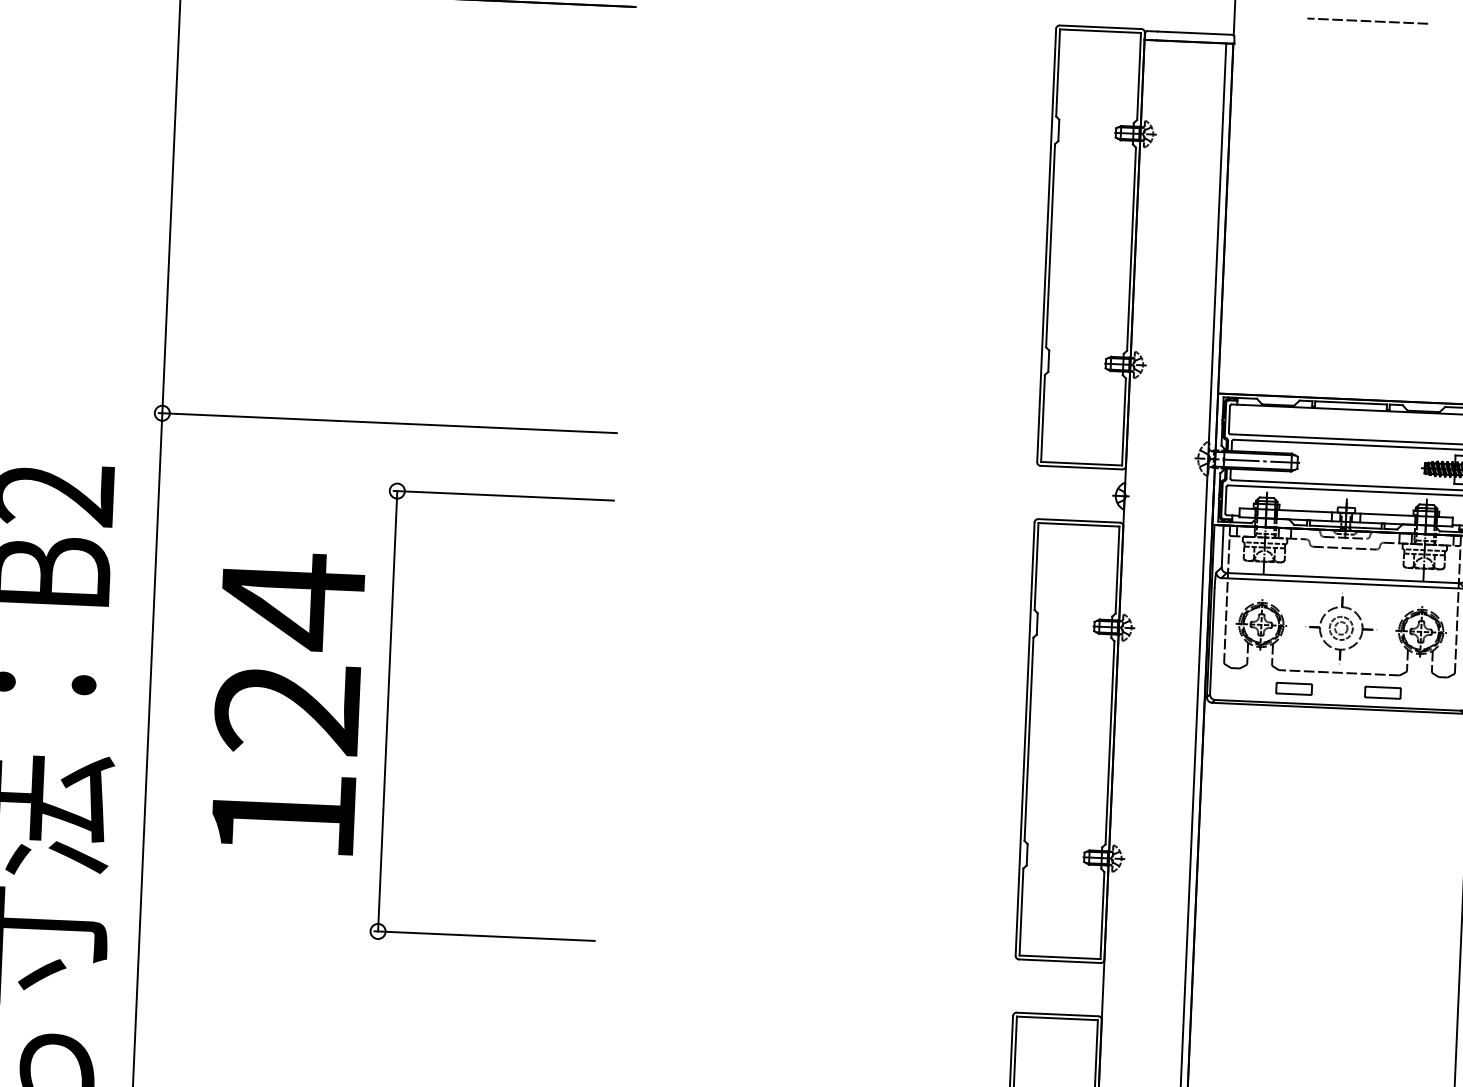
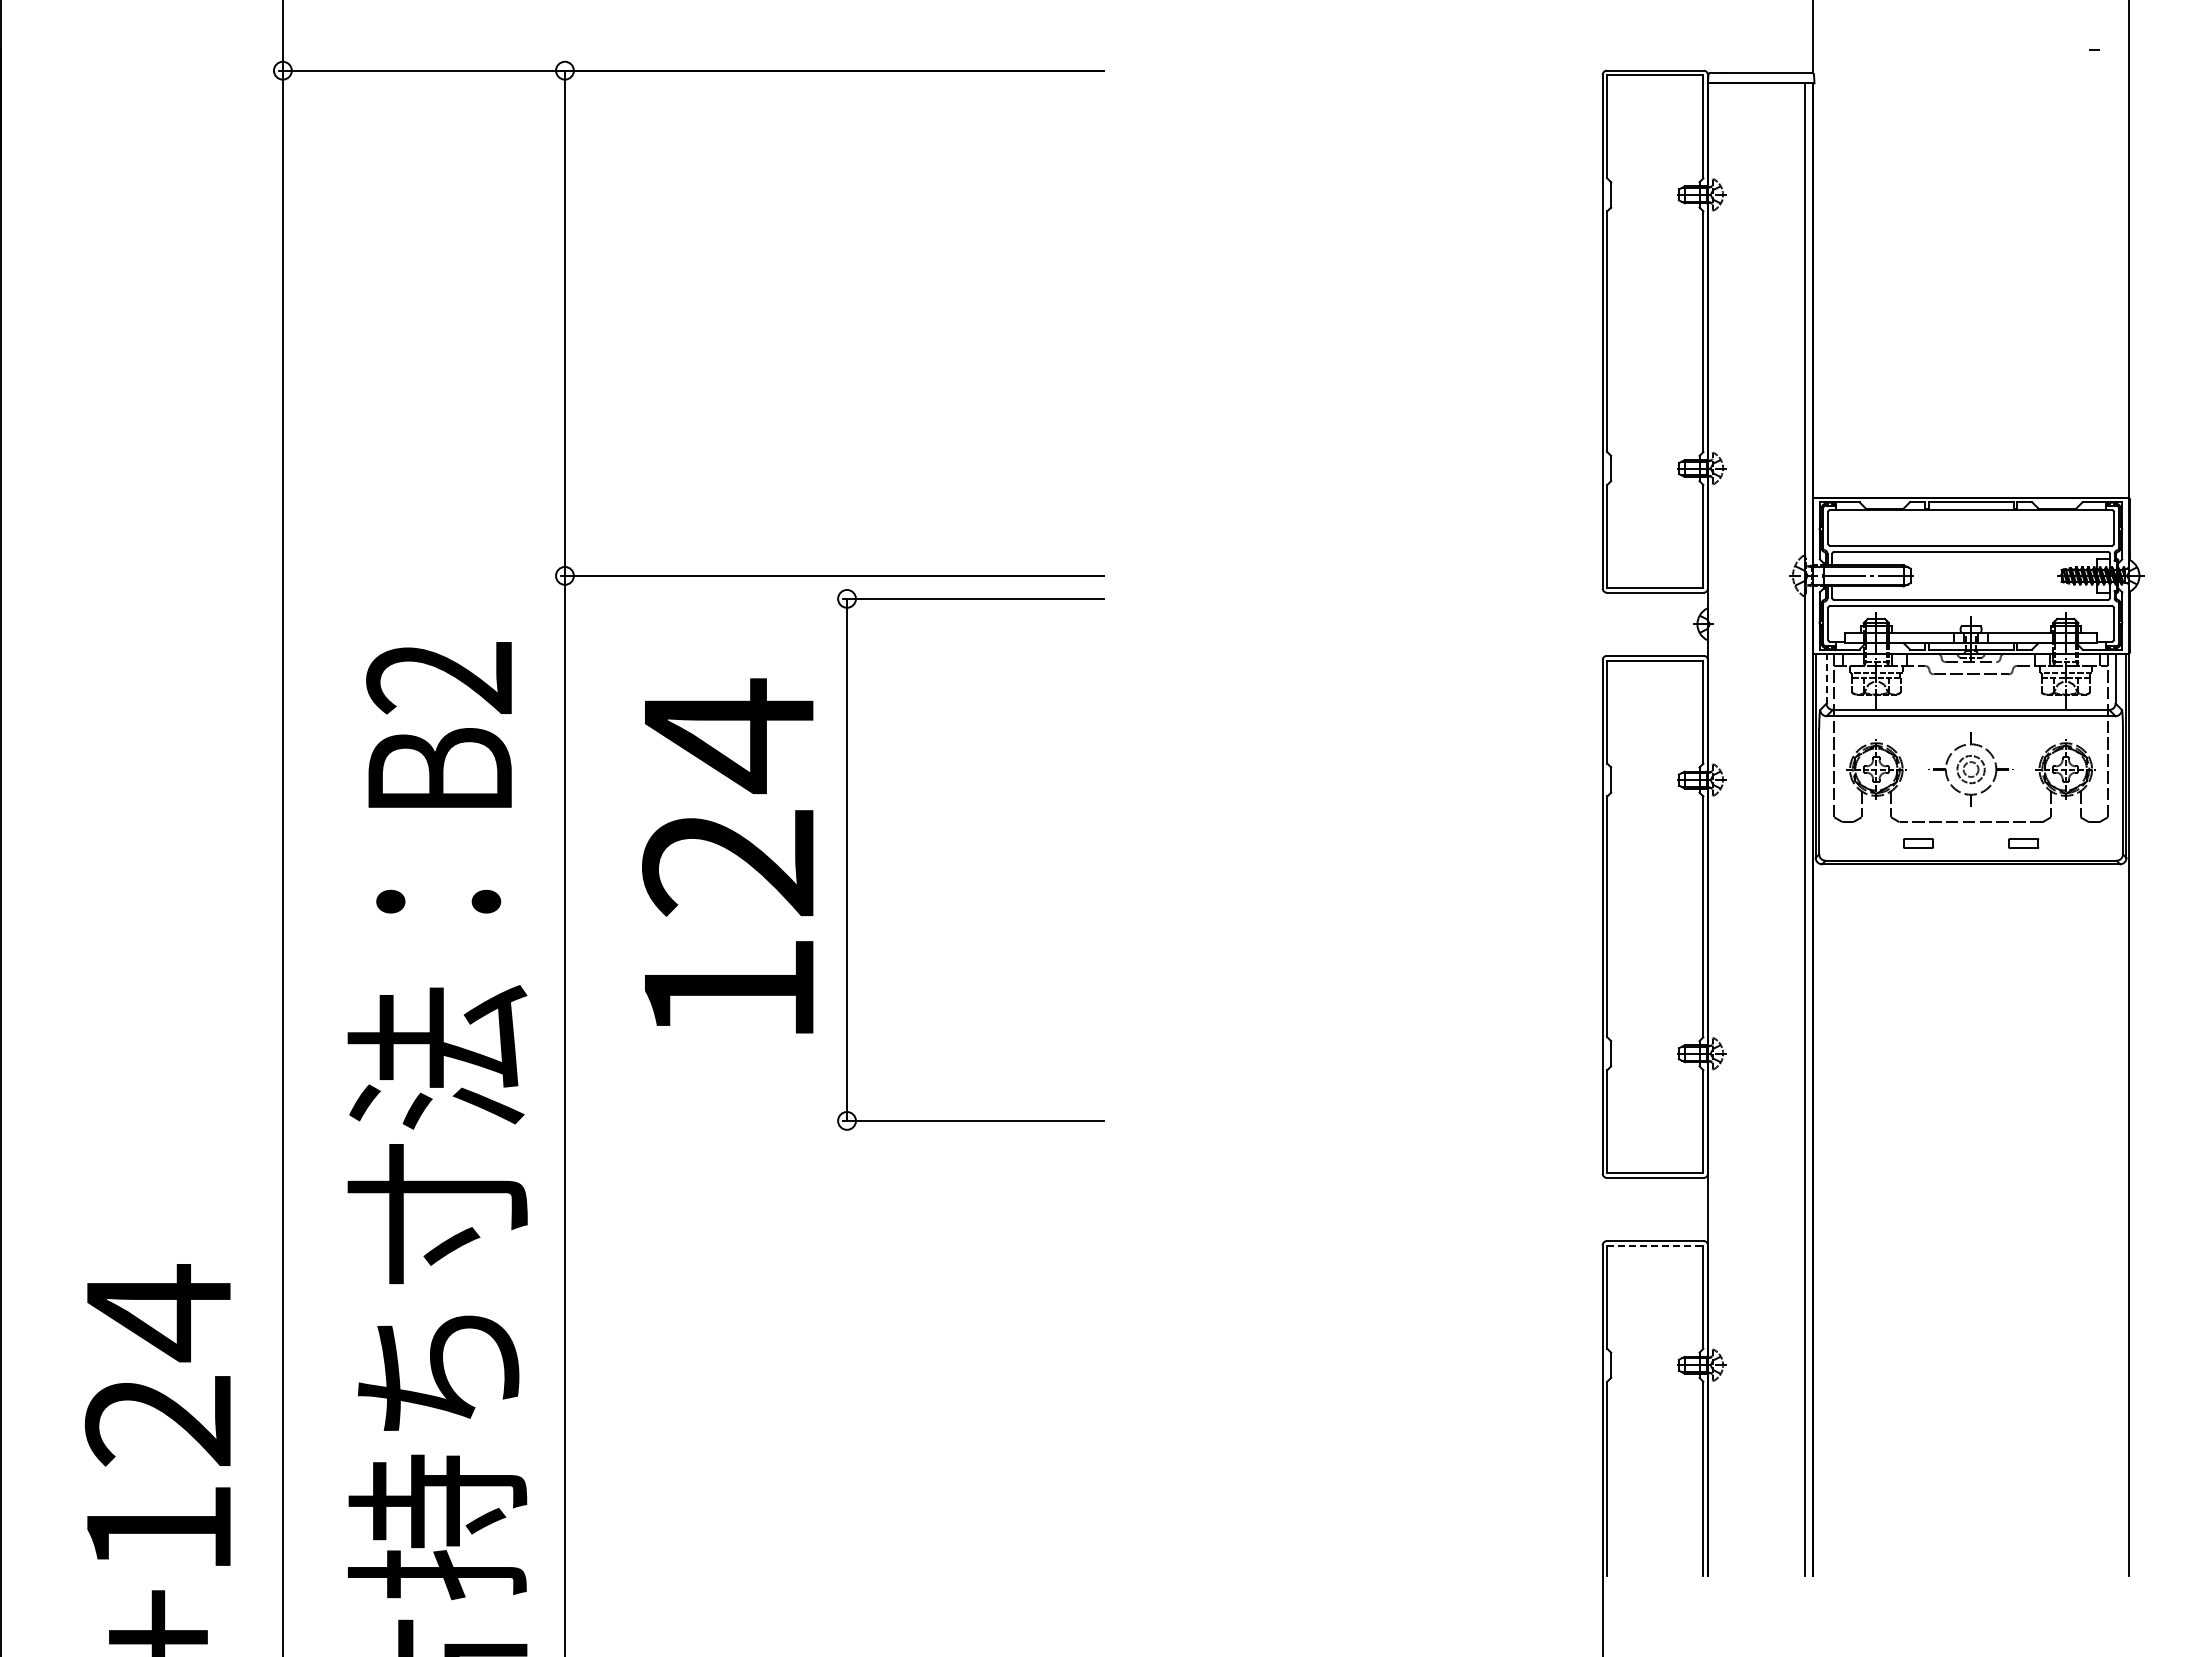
line: (1368, 21) -> (1971, 49), removed
line: (1222, 546) -> (1826, 678), solid -> dashed
part: (1294, 688) -> (1918, 843), size x0.7
part: (1382, 692) -> (2023, 843), size x0.7
text: (287, 702) -> (727, 855), moved
part: (388, 710) -> (847, 859), moved
line: (1057, 1018) -> (1655, 1245), solid -> dashed

